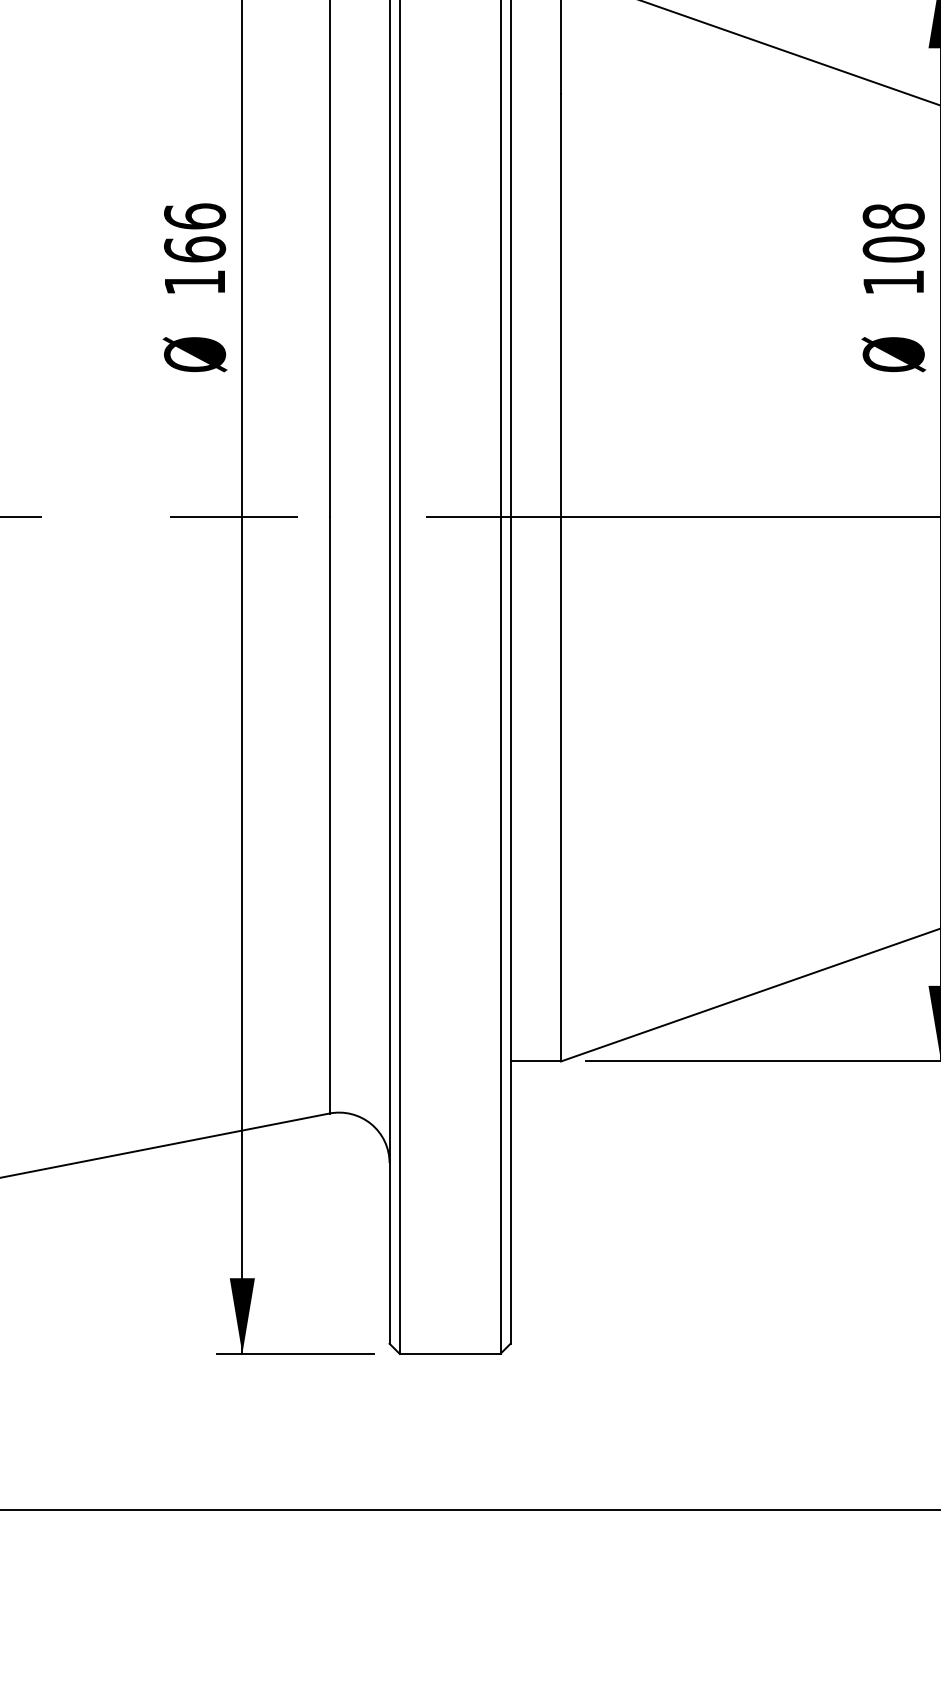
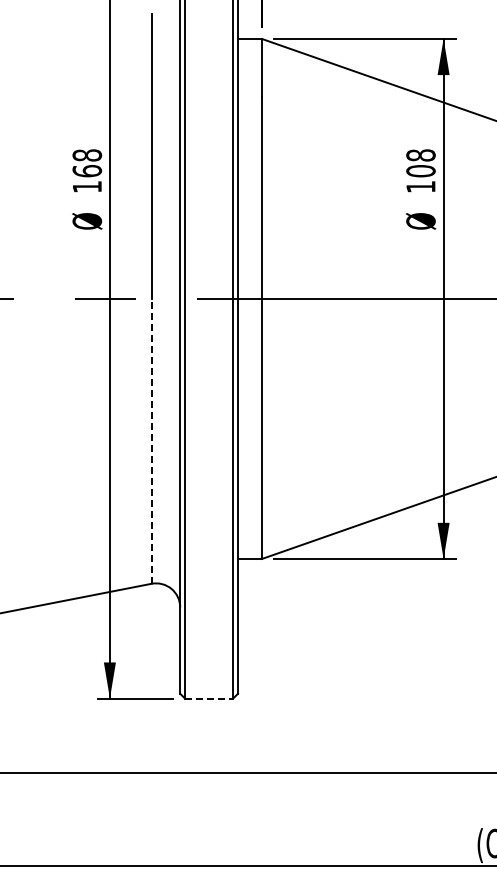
text: (193, 216) -> (86, 155), 166 -> 168
line: (329, 813) -> (151, 440), solid -> dashed
line: (450, 1353) -> (209, 698), solid -> dashed

